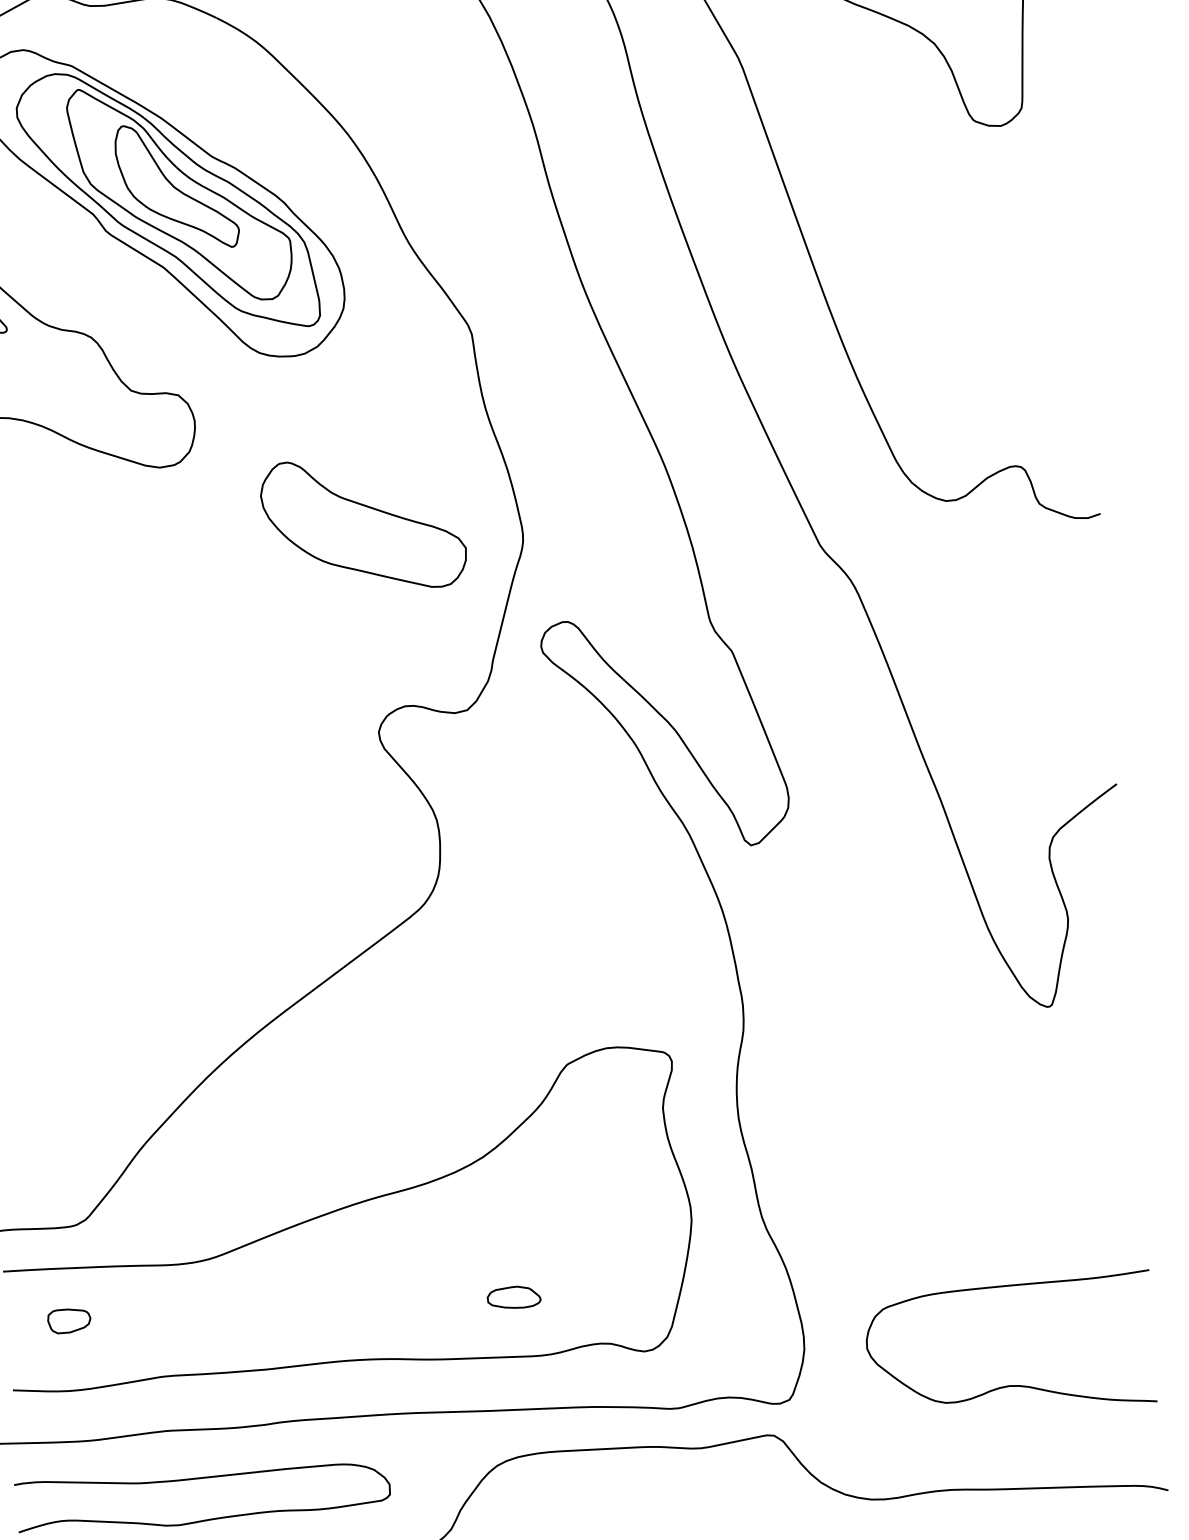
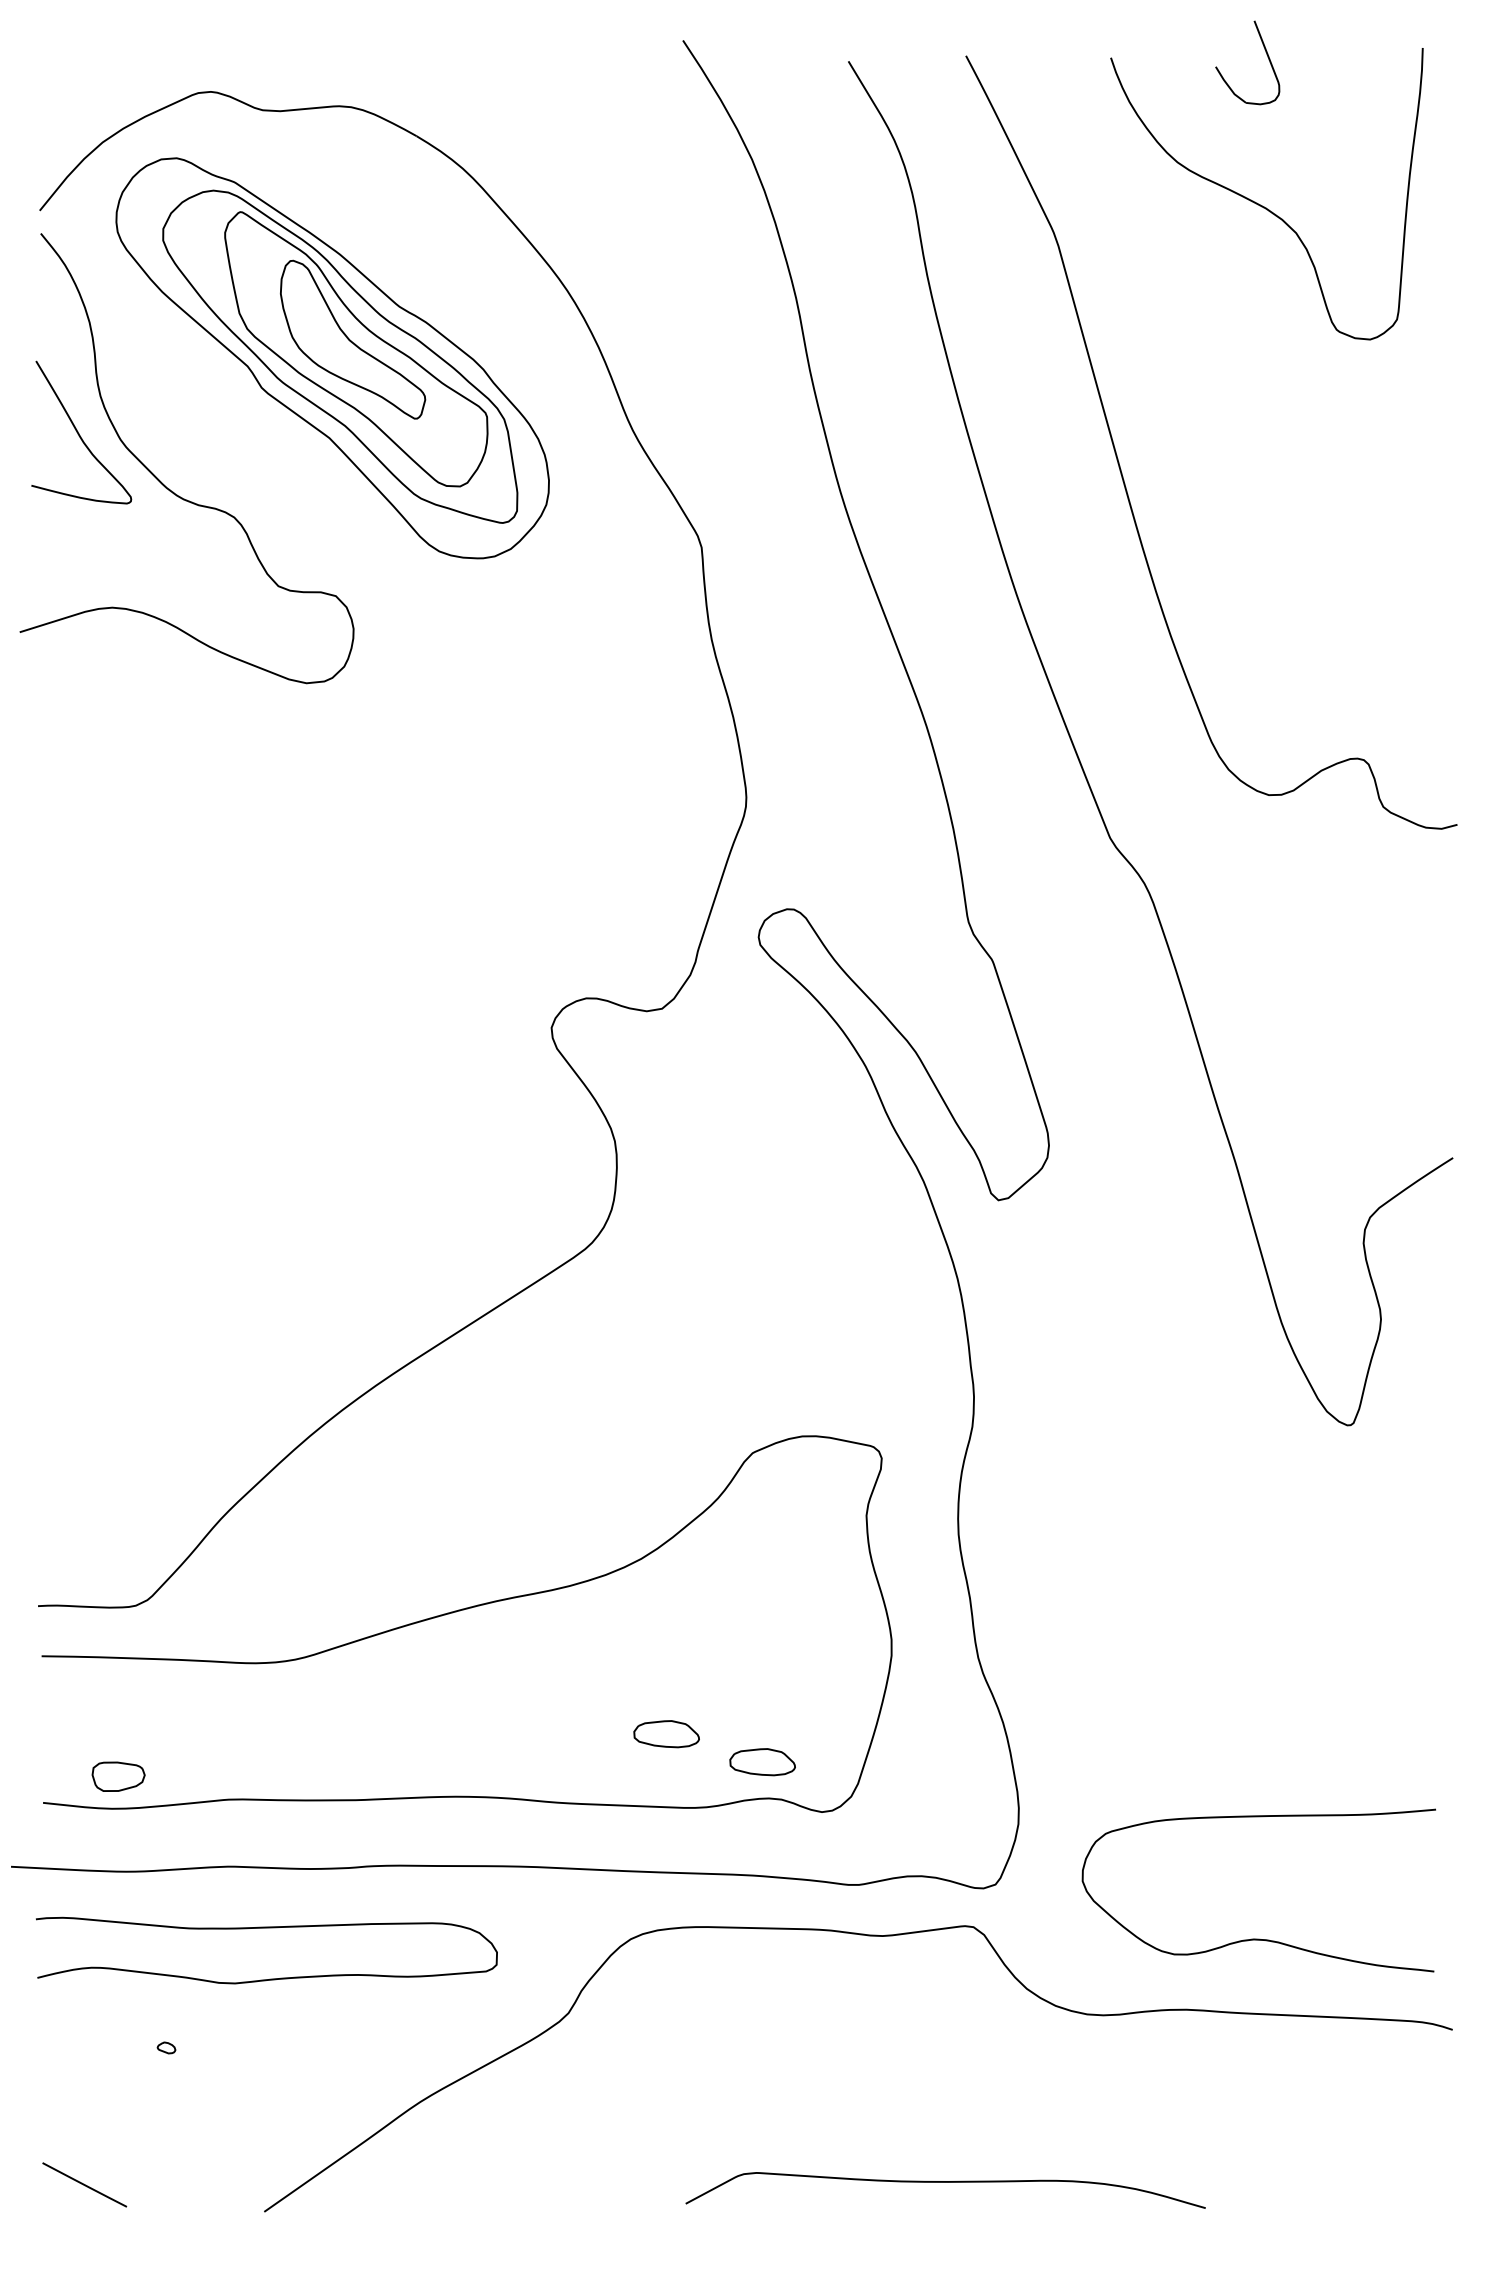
part: (363, 524) -> (551, 771), removed
part: (593, 1314) -> (762, 1762), added
part: (69, 1320) -> (118, 1776), moved
curve: (1013, 1385) -> (1258, 1938), moved

